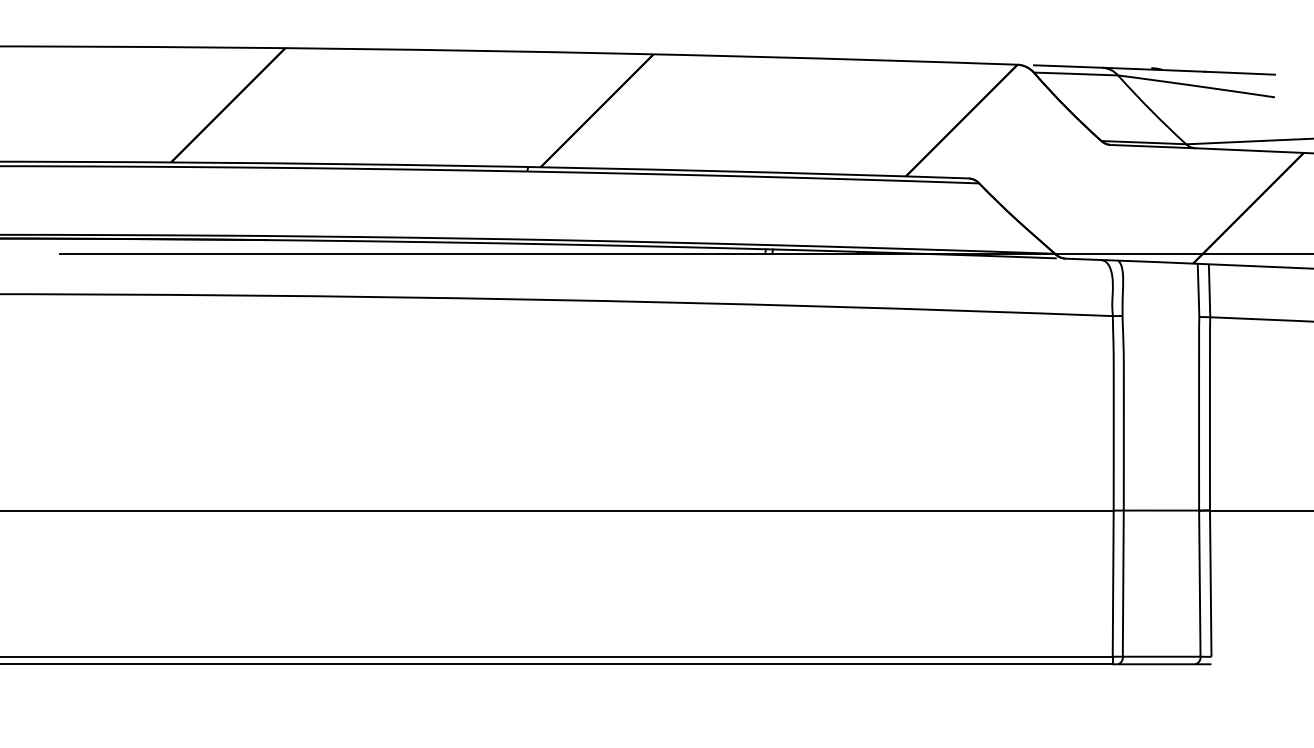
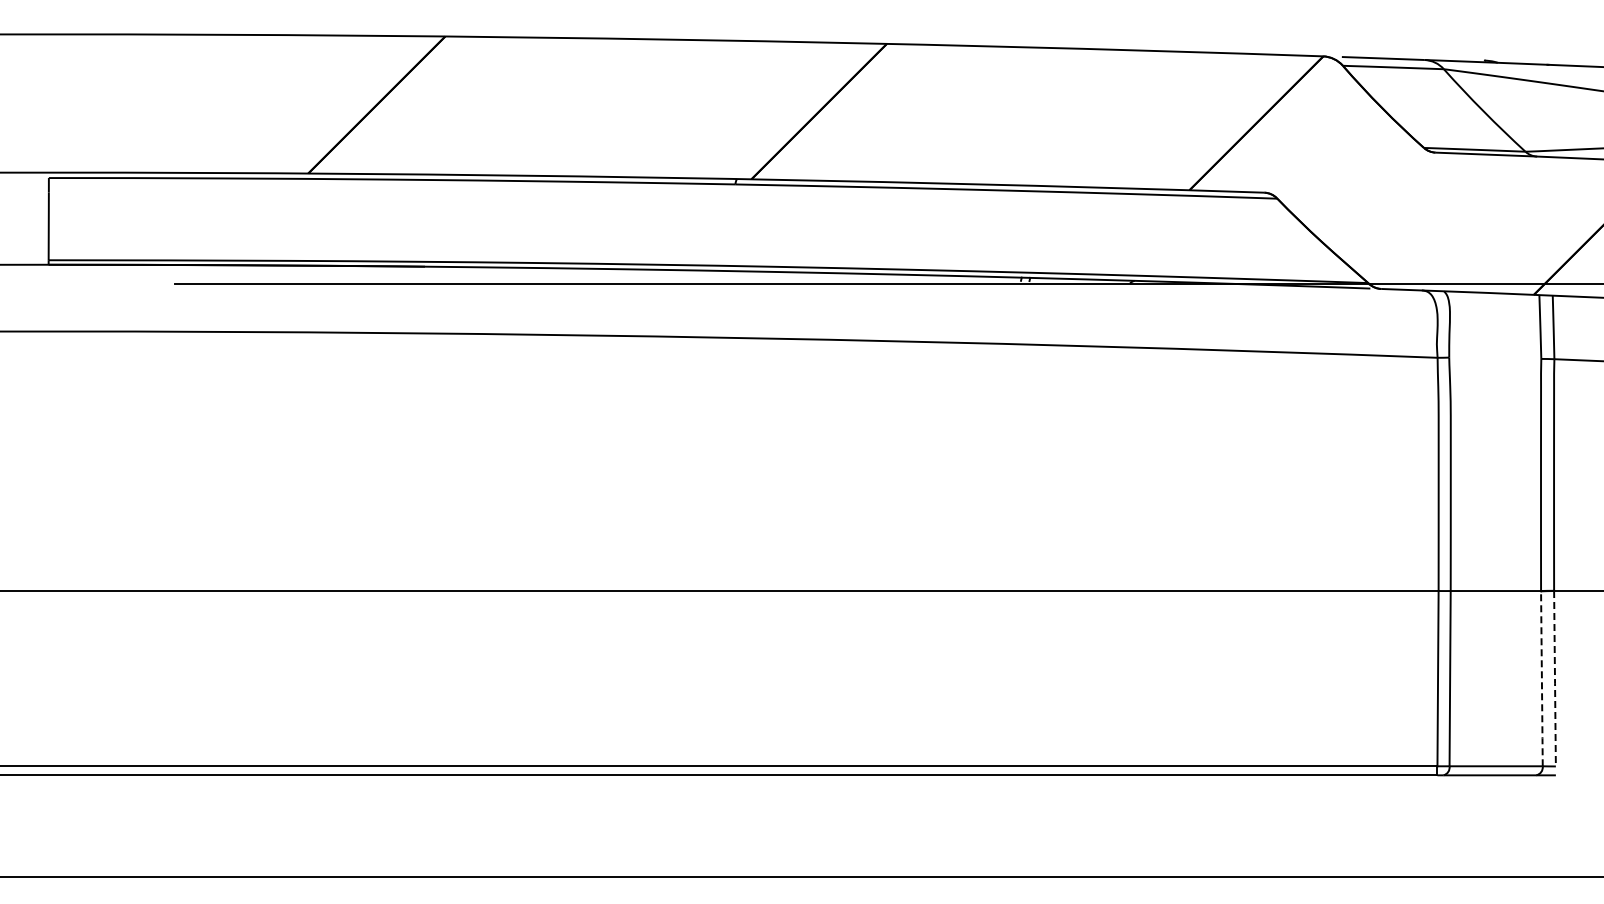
line: (1199, 583) -> (1541, 678), solid -> dashed
line: (1211, 584) -> (1555, 679), solid -> dashed

